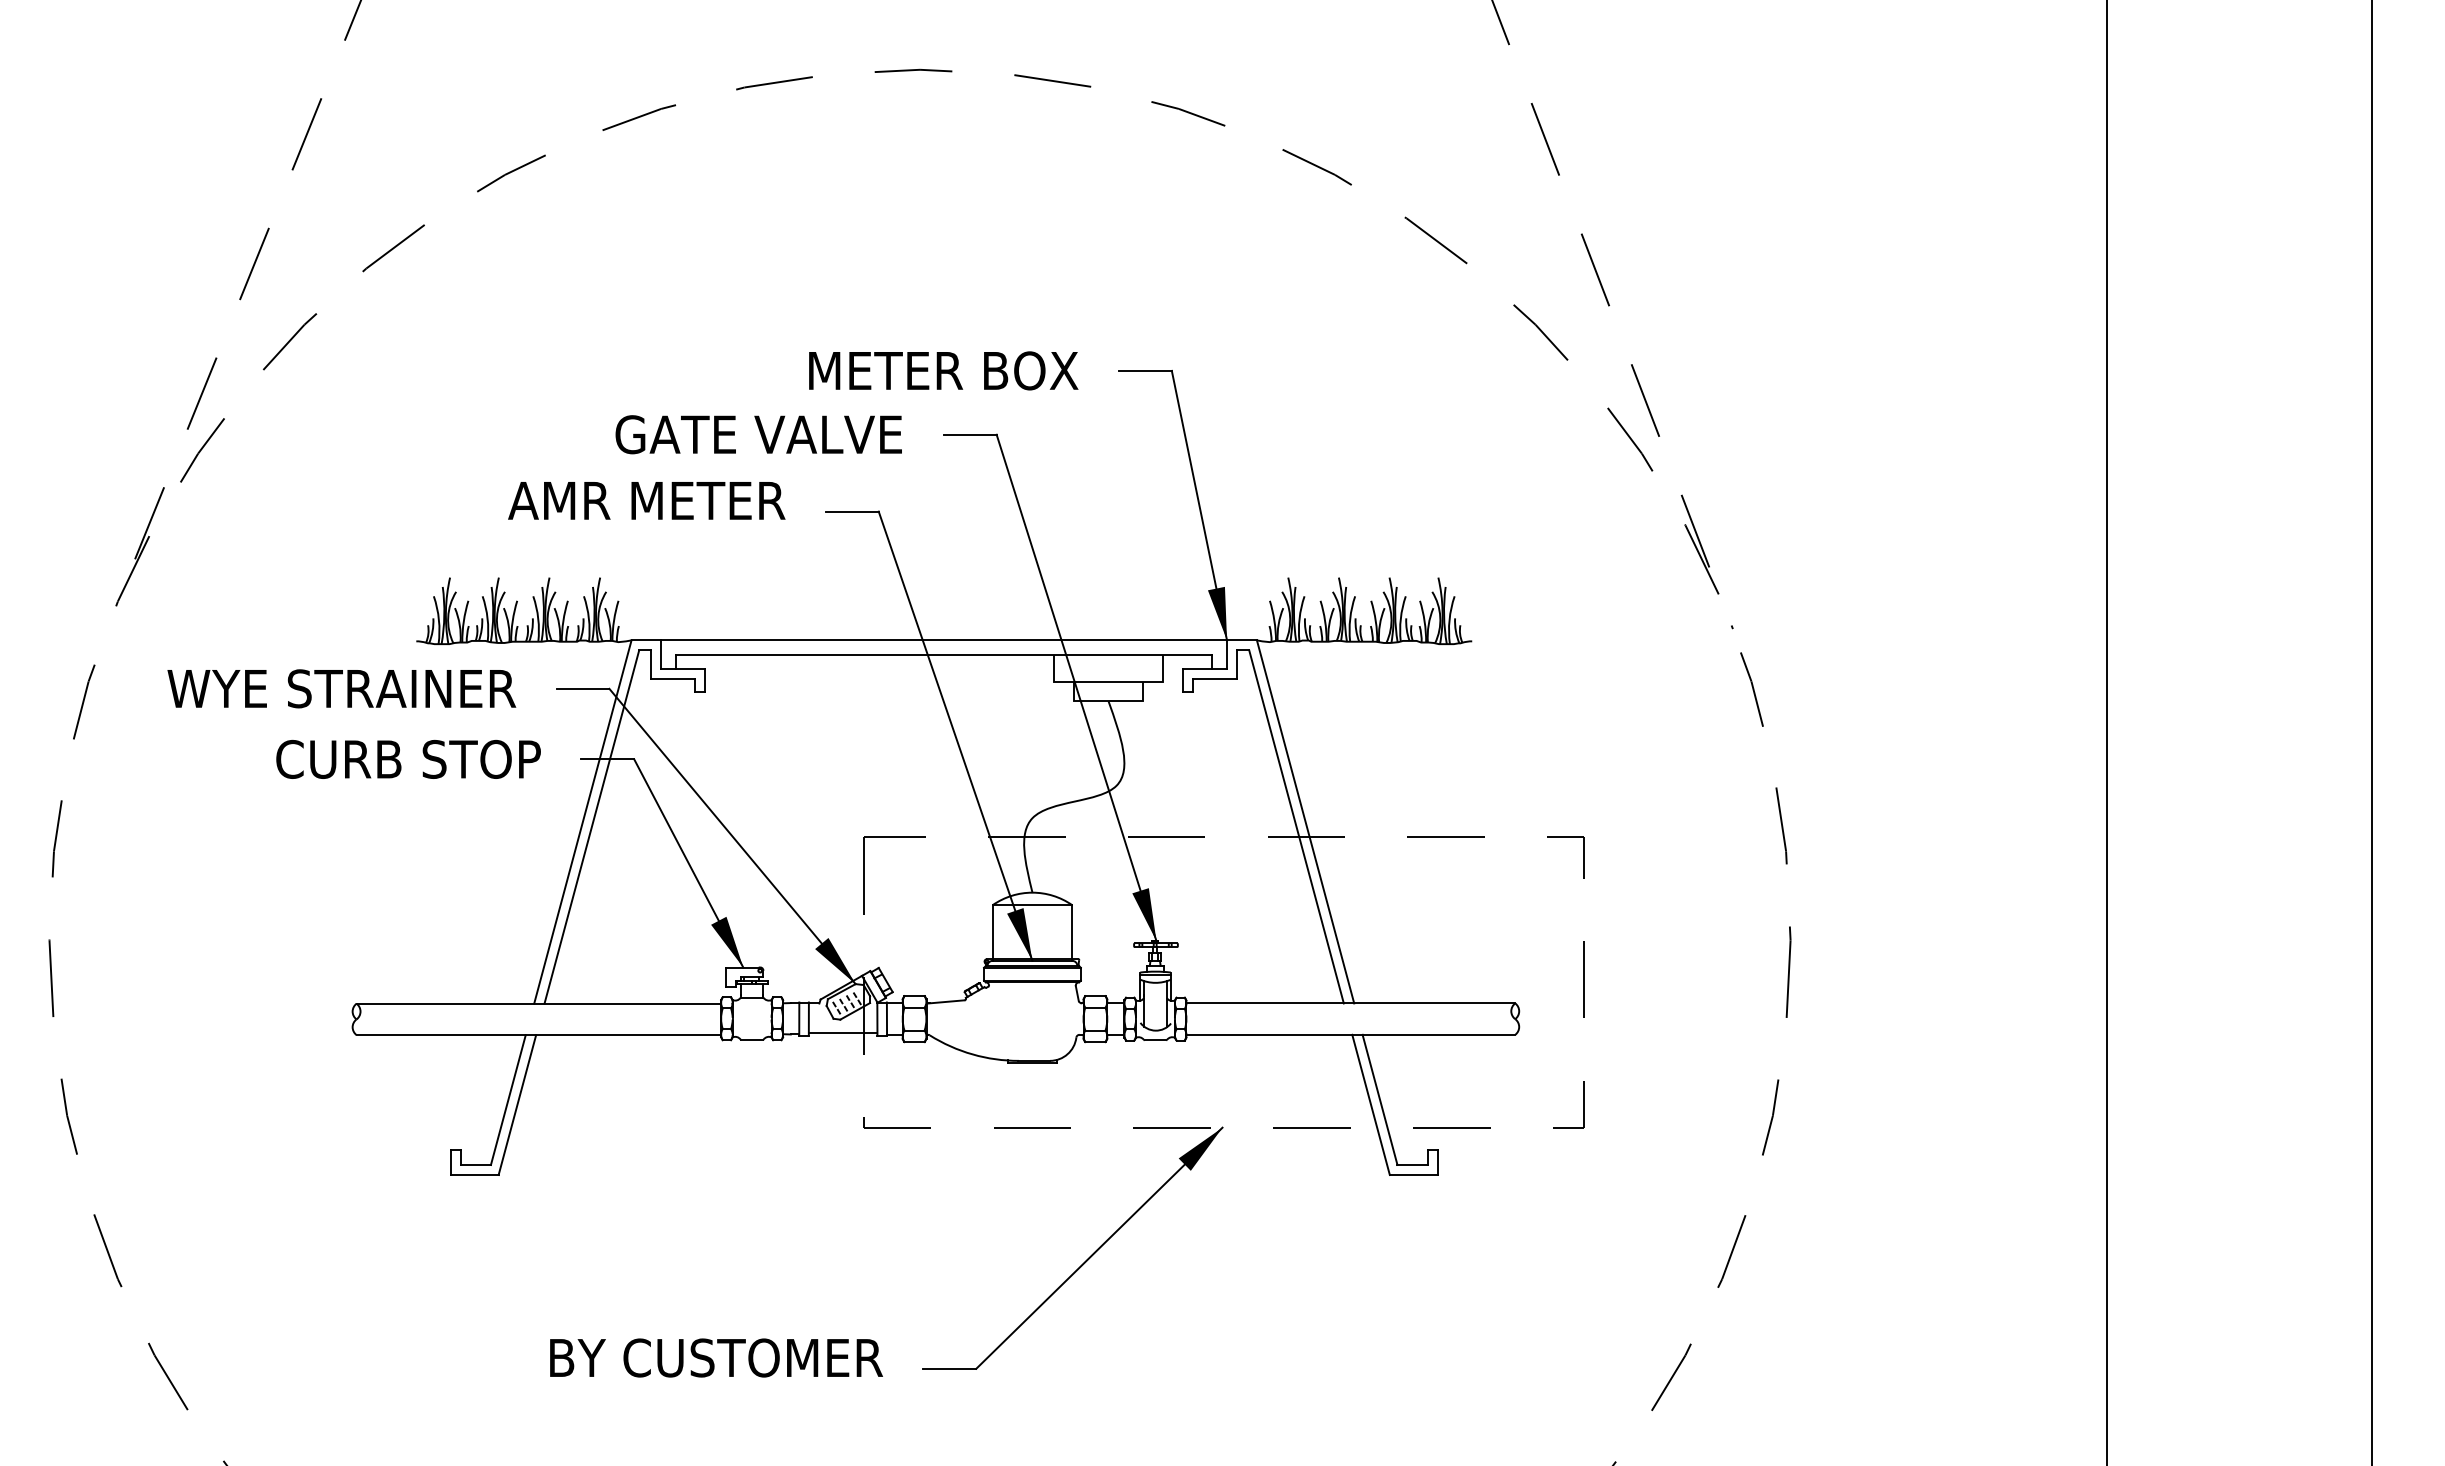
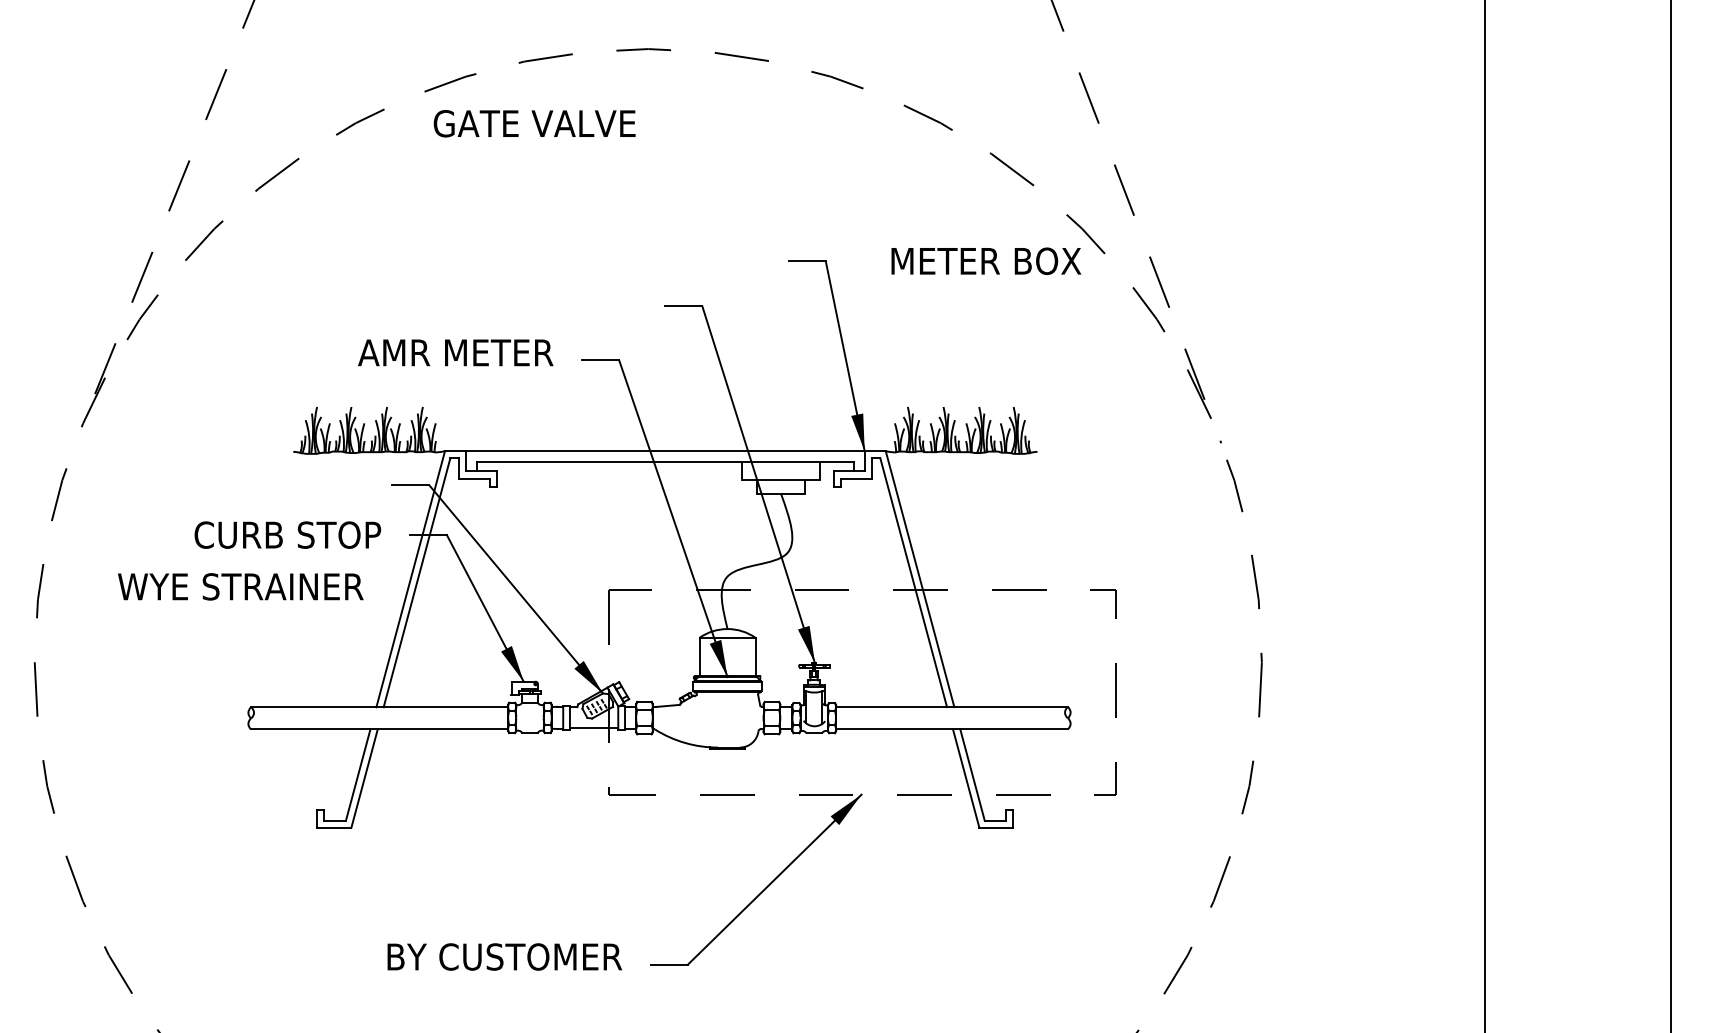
text: (943, 370) -> (986, 261), moved
text: (758, 434) -> (534, 123), moved
text: (341, 688) -> (240, 586), moved

